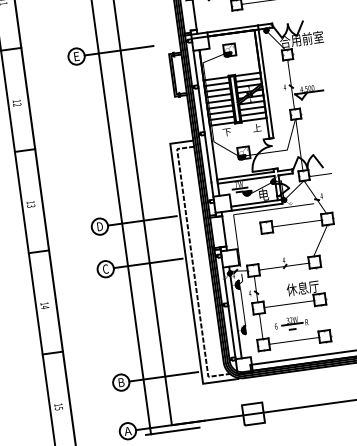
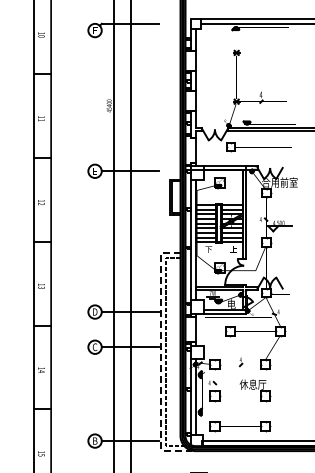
line: (187, 270) -> (161, 357), solid -> dashed
part: (291, 324) -> (239, 412), removed

